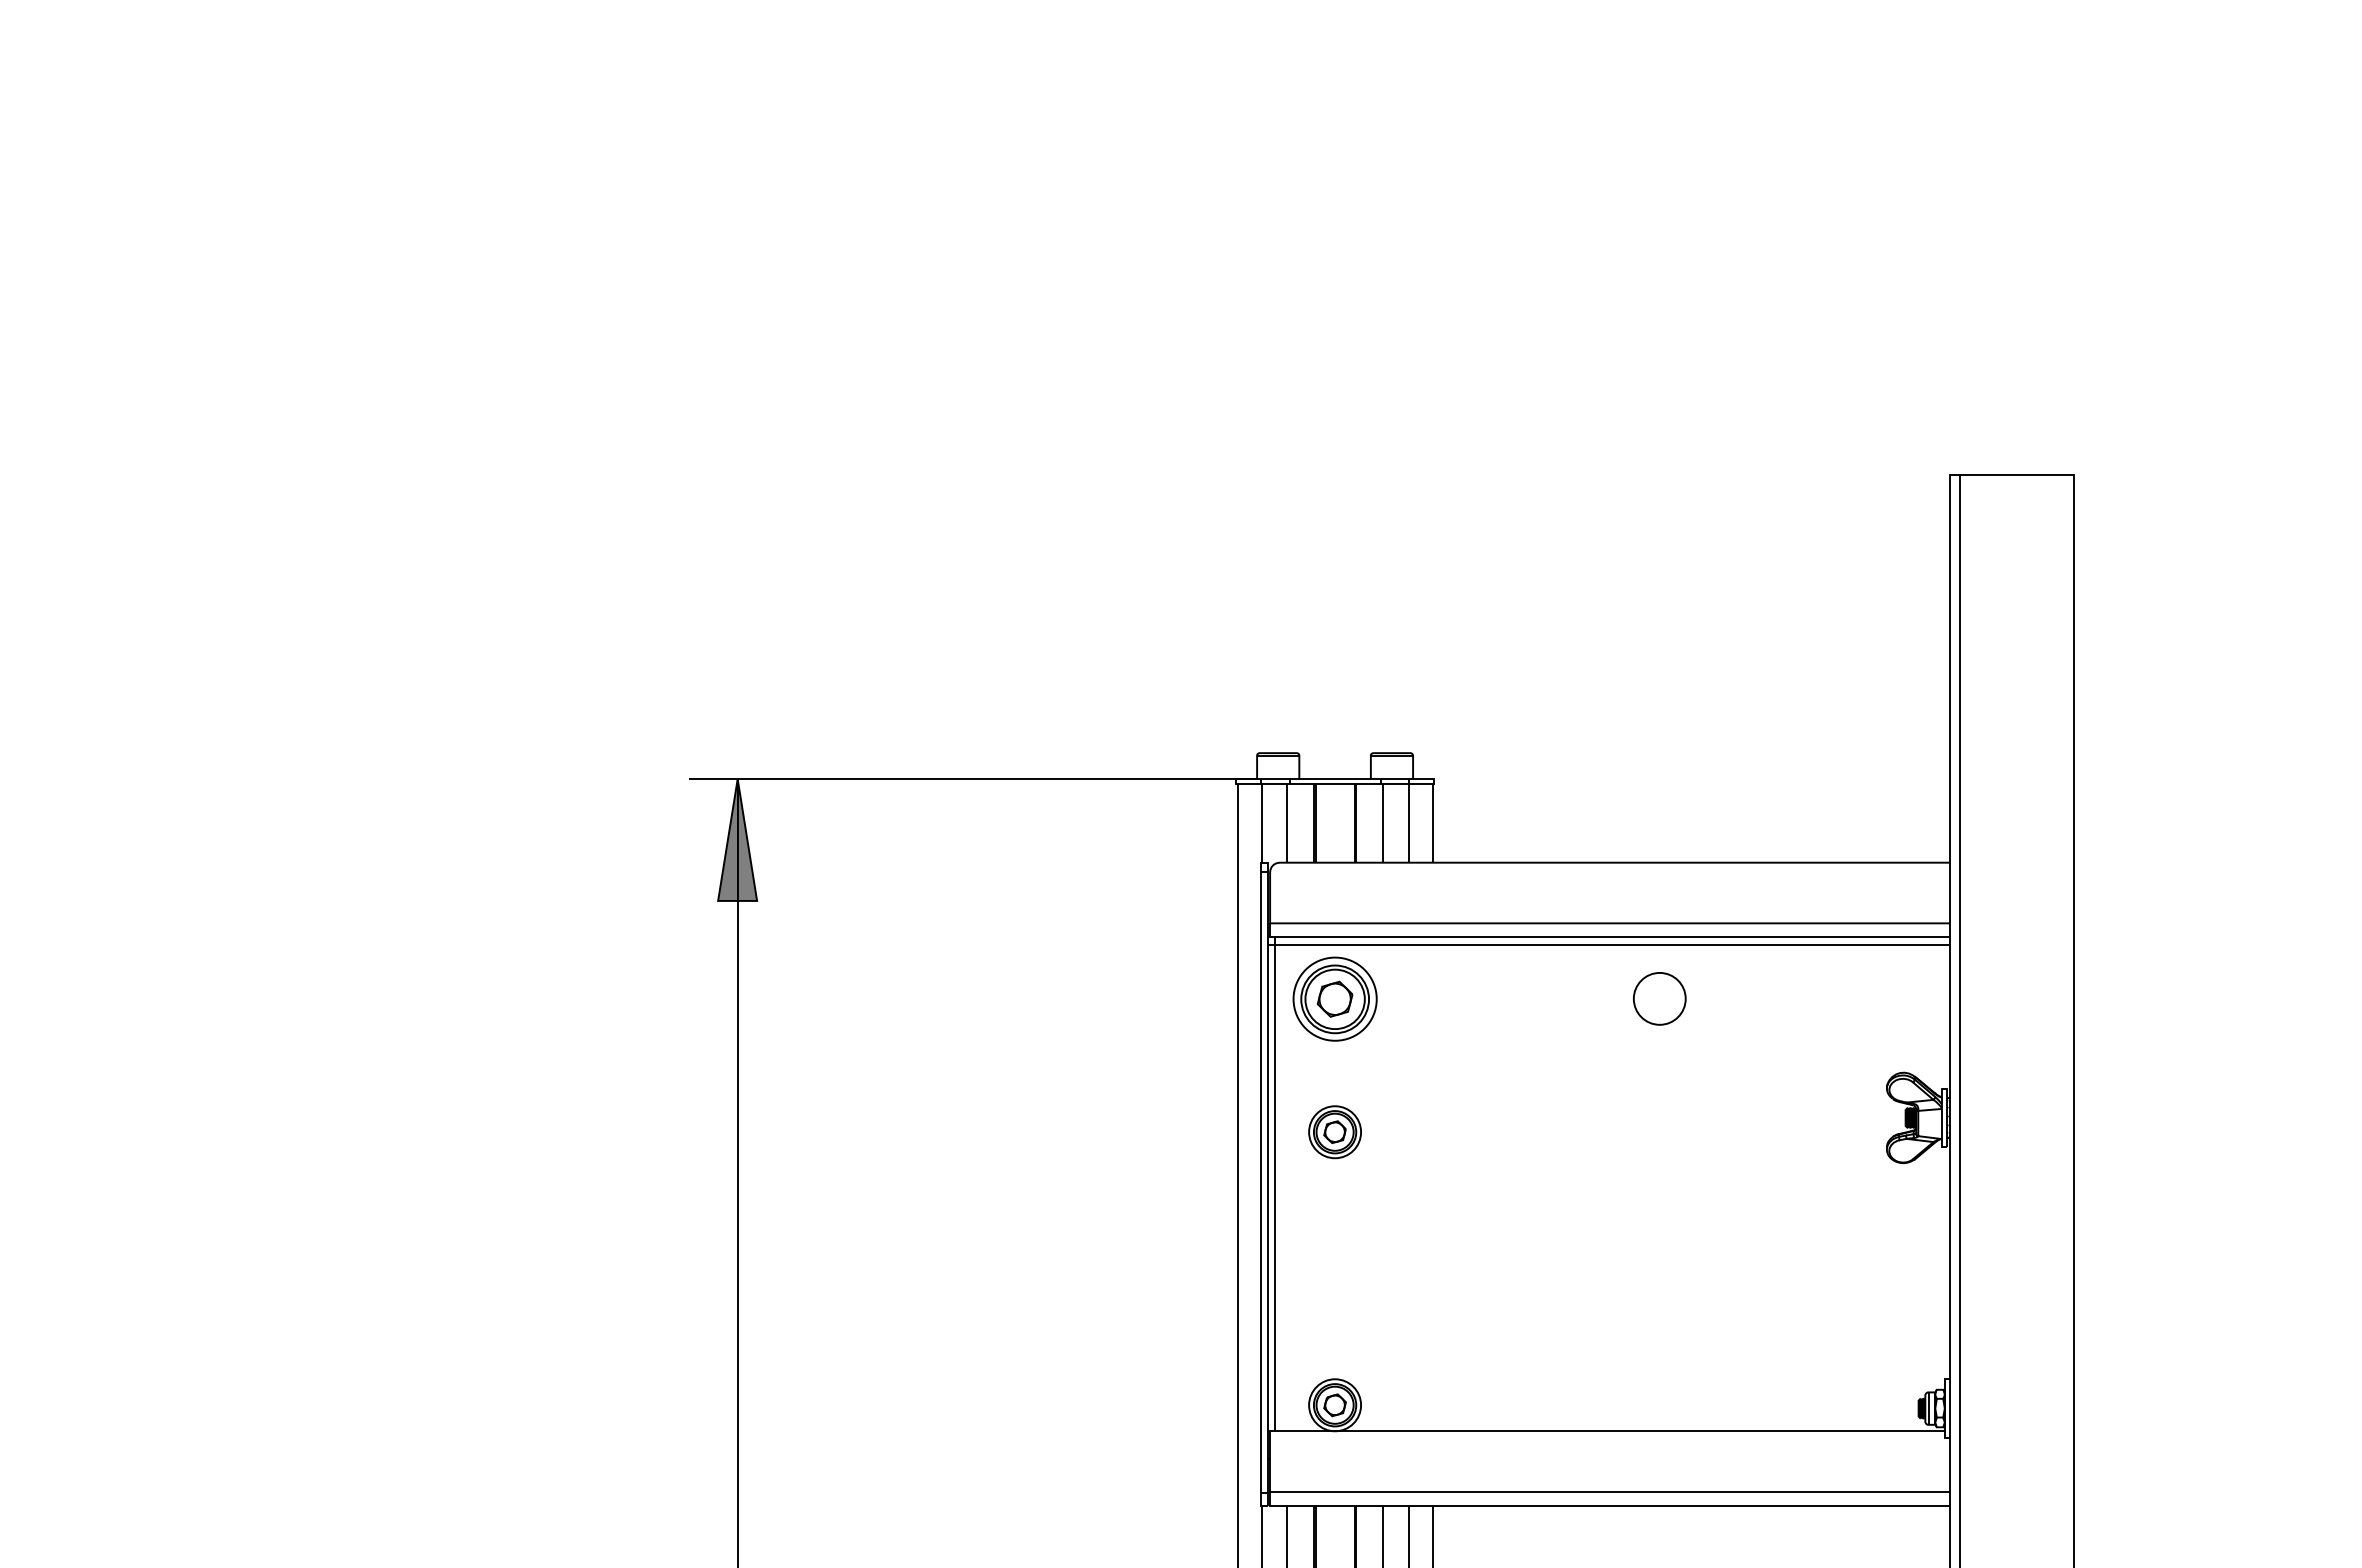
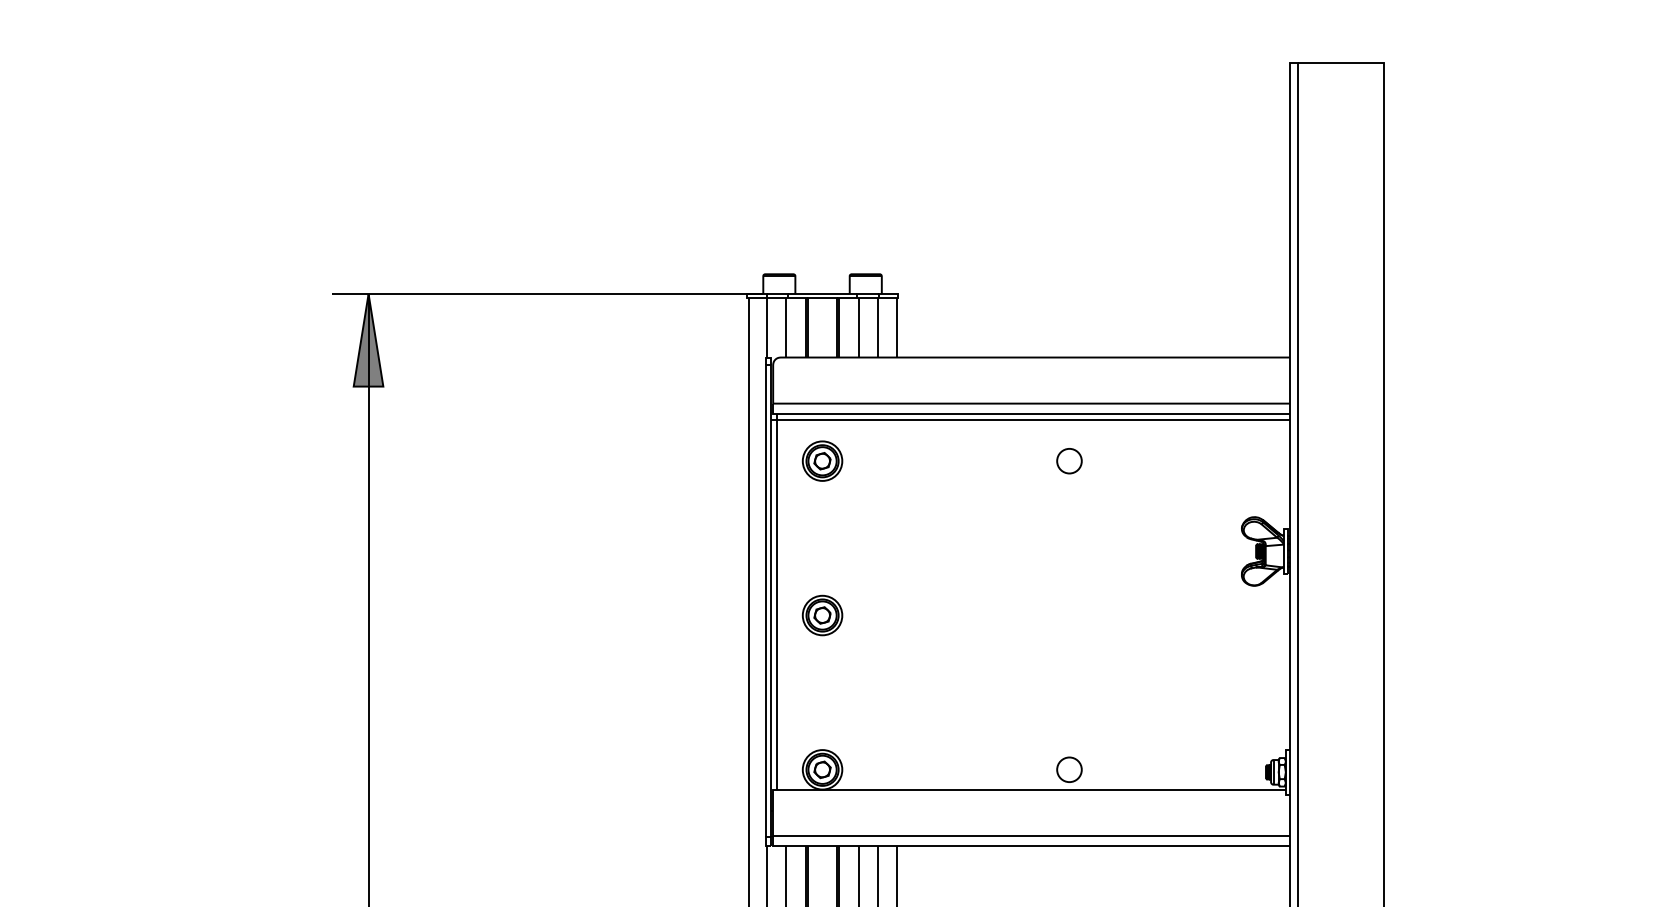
part: (1334, 998) -> (822, 460), size x0.62
circle: (1660, 999) -> (1069, 461), size x0.62
part: (1334, 1132) -> (822, 615), moved
circle: (1660, 1405) -> (1069, 769), added

